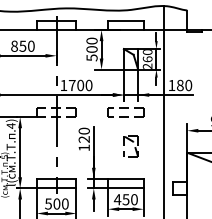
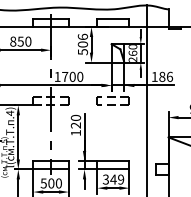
text: (91, 40) -> (82, 36), 500 -> 506
text: (188, 84) -> (169, 76), 180 -> 186
part: (130, 146) -> (117, 131), removed
text: (125, 199) -> (113, 179), 450 -> 349

